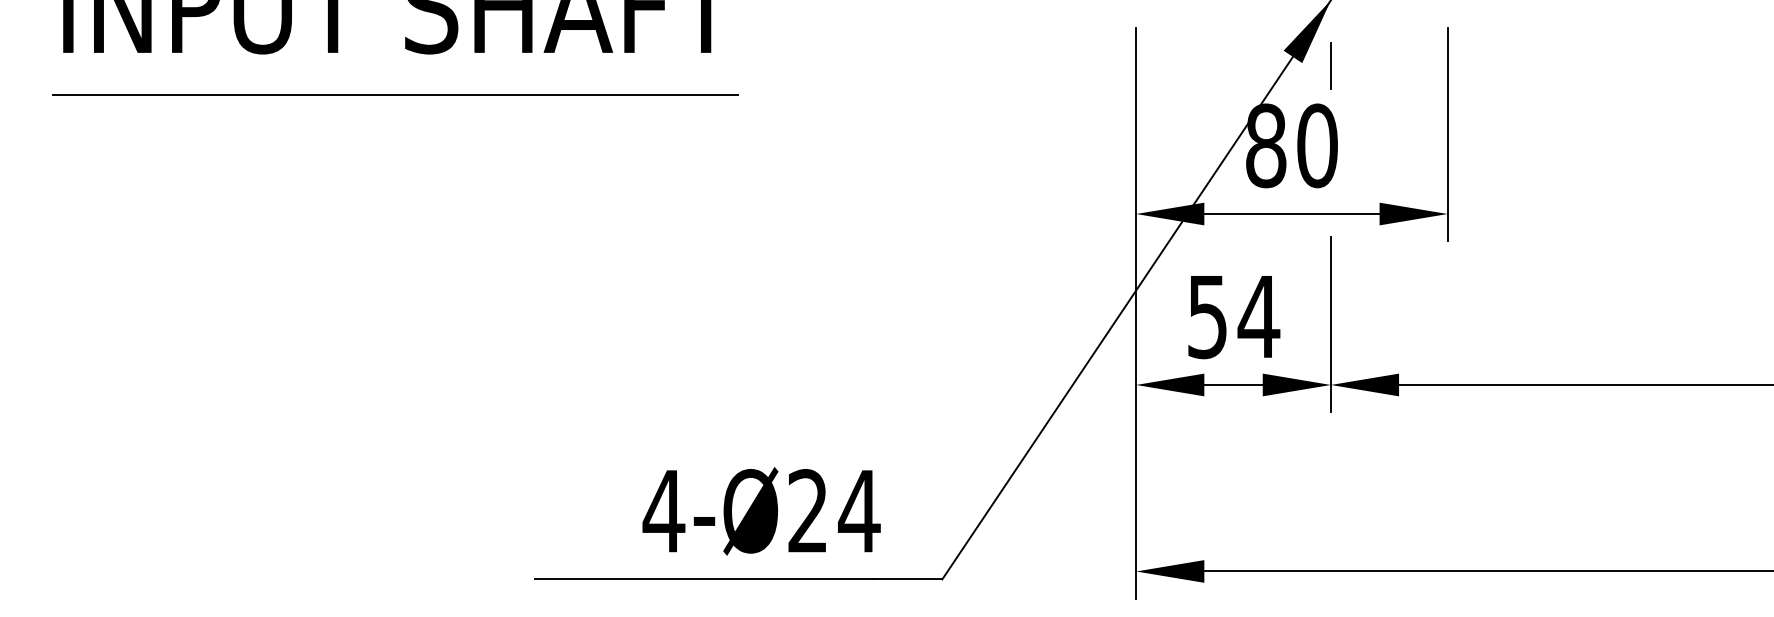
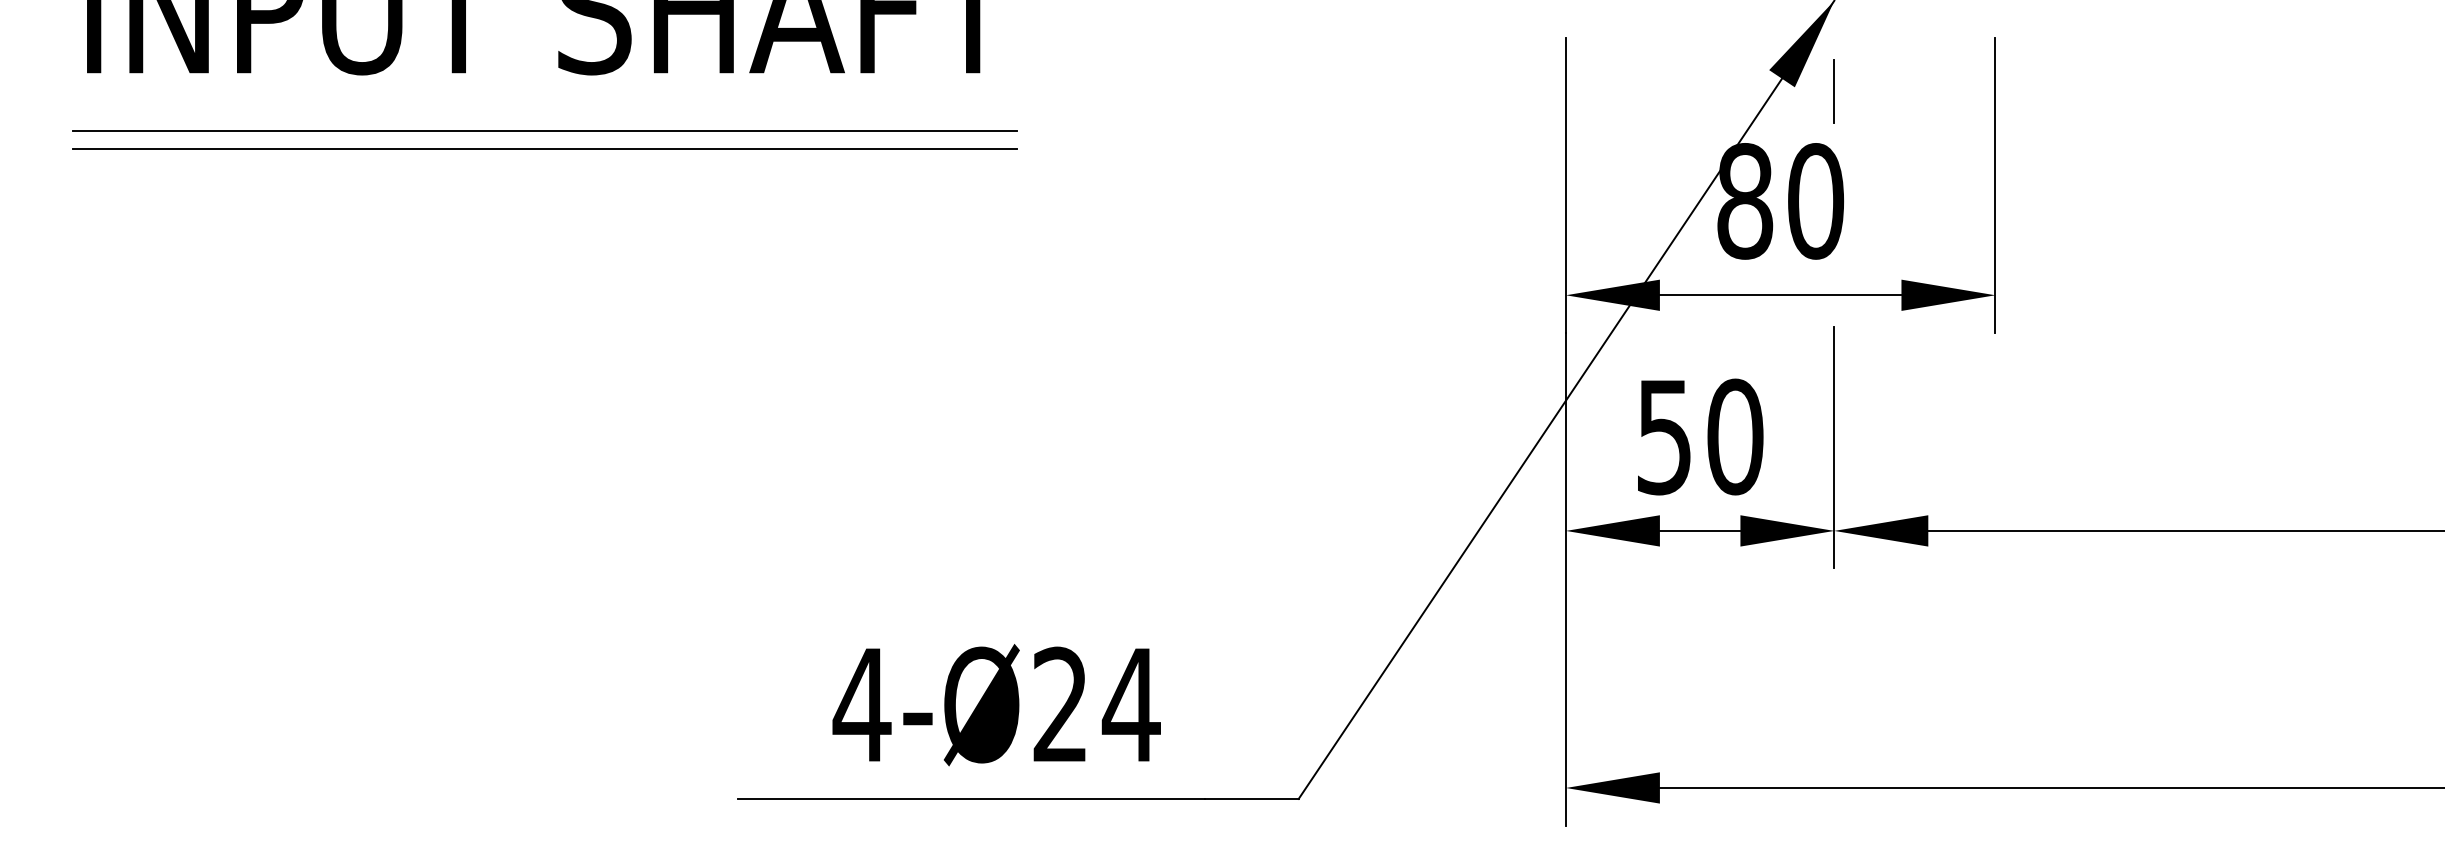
line: (395, 107) -> (544, 148), added
text: (1258, 316) -> (1734, 436), 54 -> 50
text: (761, 511) -> (996, 705), moved

